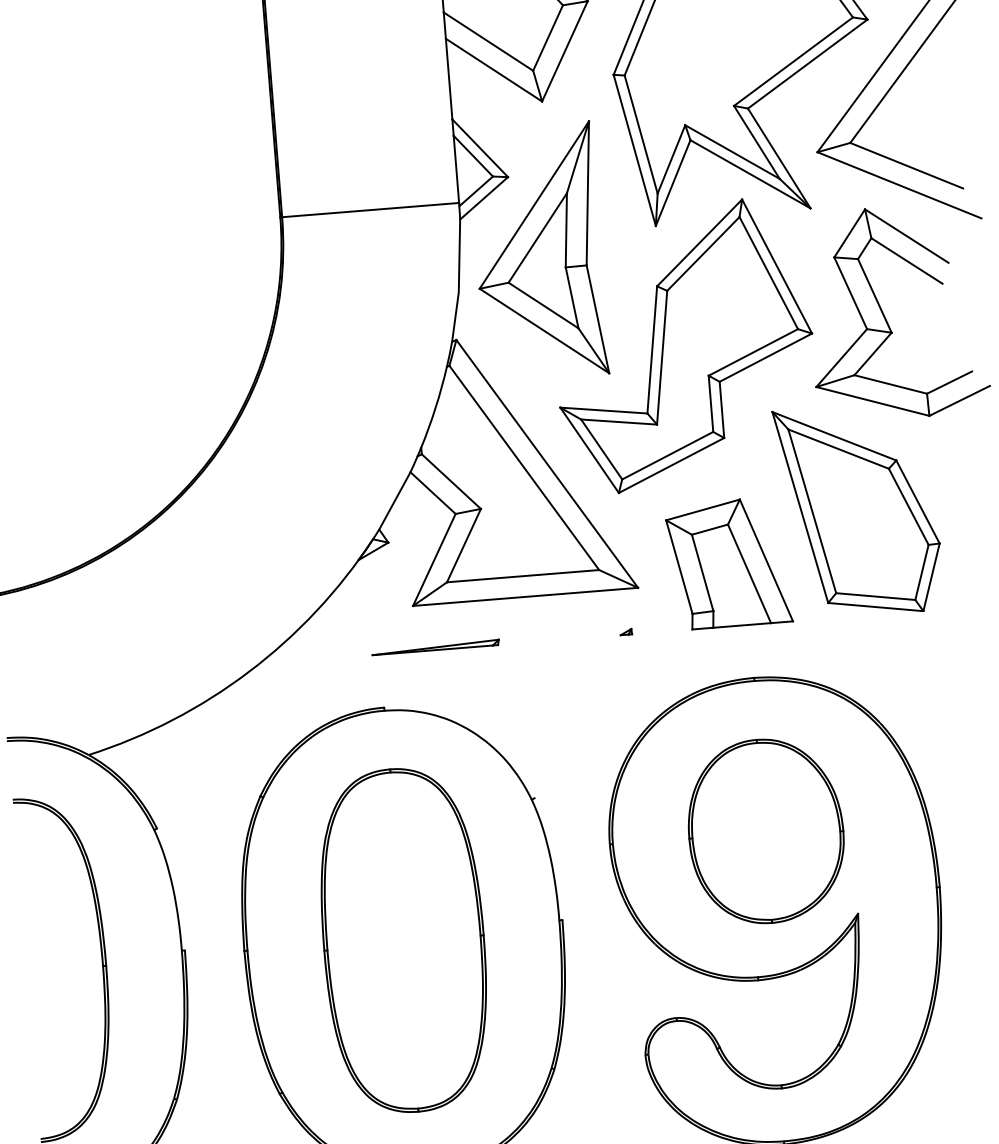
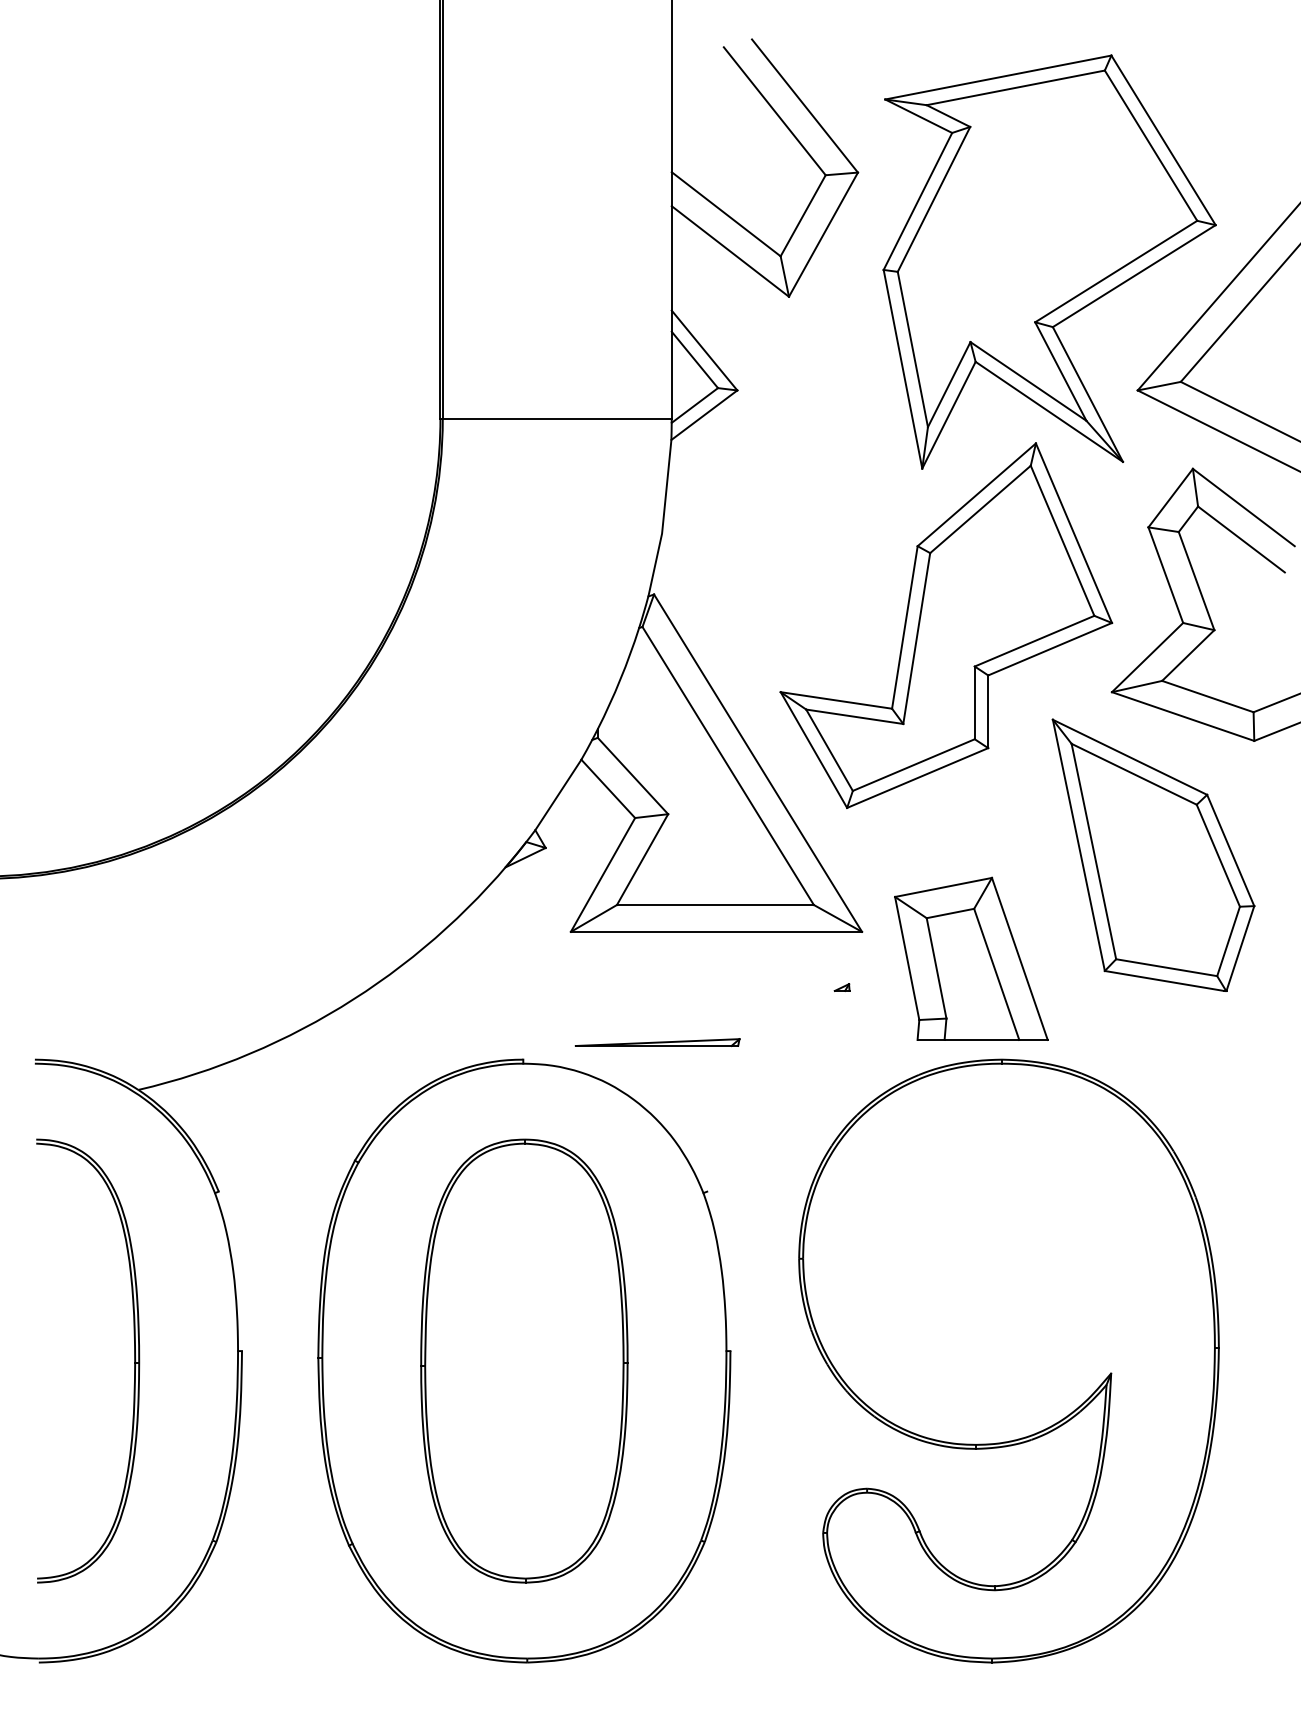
part: (538, 252) -> (768, 490), removed
part: (729, 563) -> (971, 958), moved
part: (435, 647) -> (657, 1042), moved
part: (766, 830) -> (1001, 1257), removed

